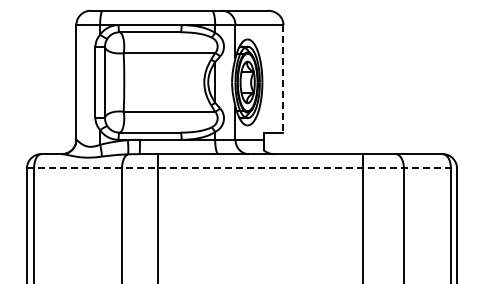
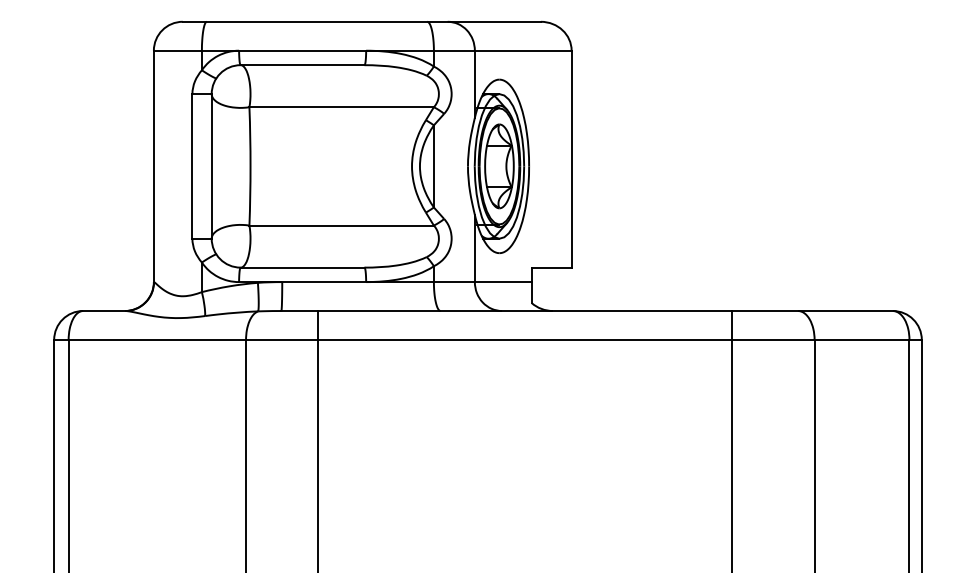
line: (283, 78) -> (571, 158), dashed -> solid
line: (242, 168) -> (489, 339), dashed -> solid

